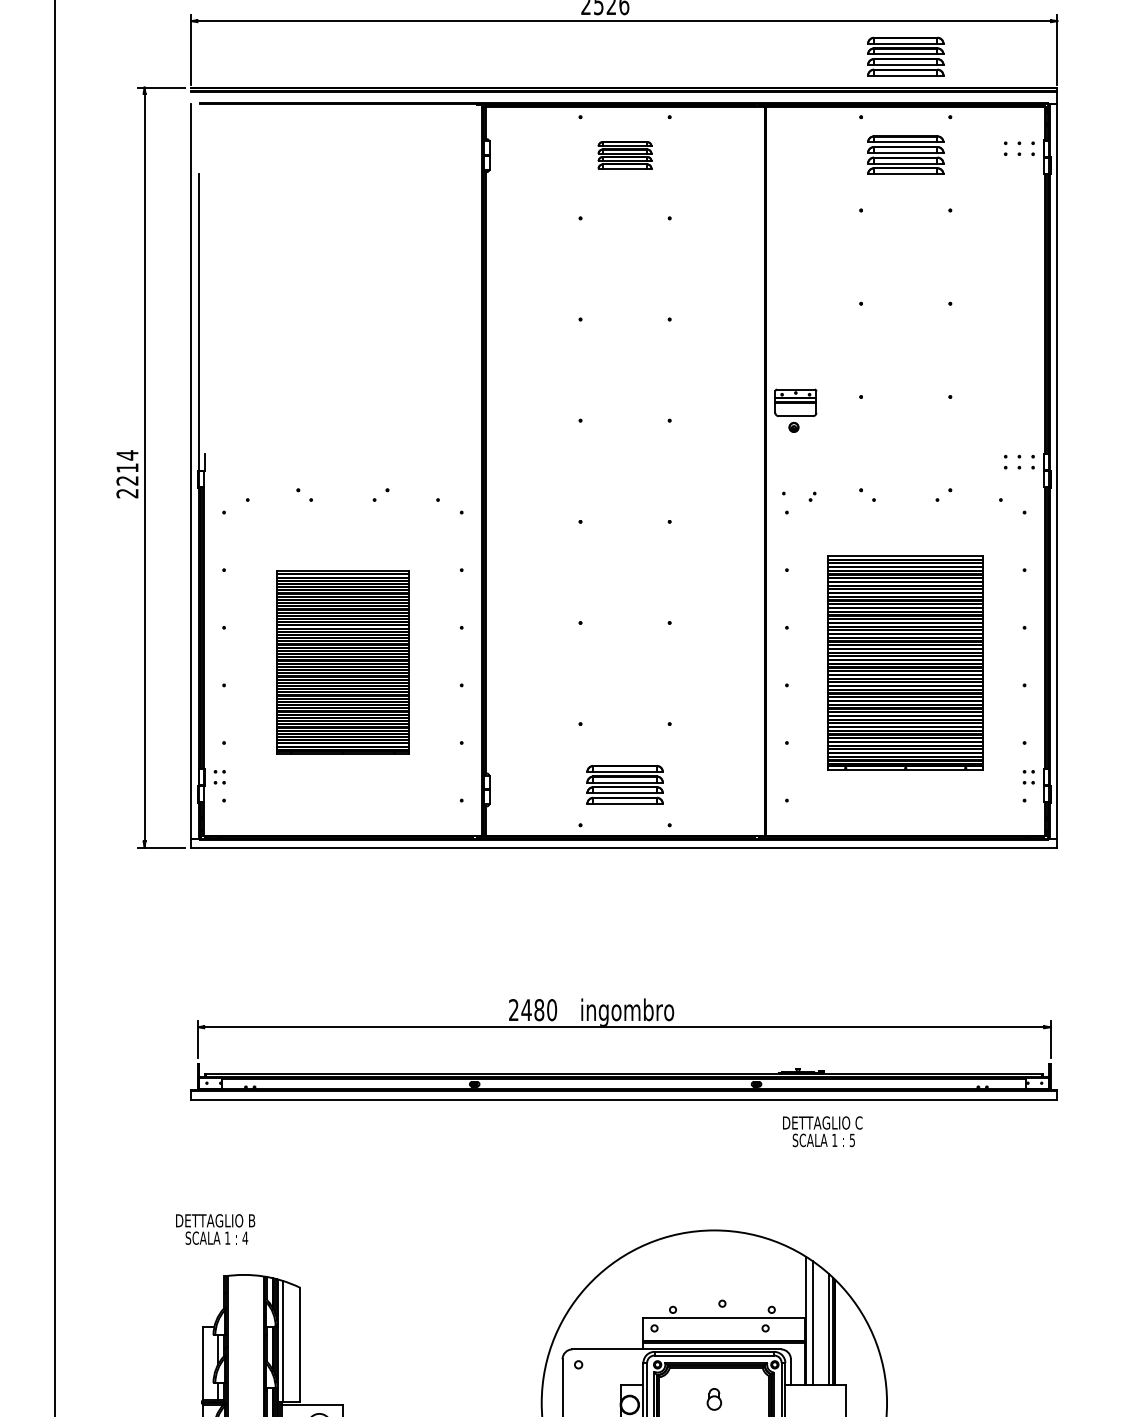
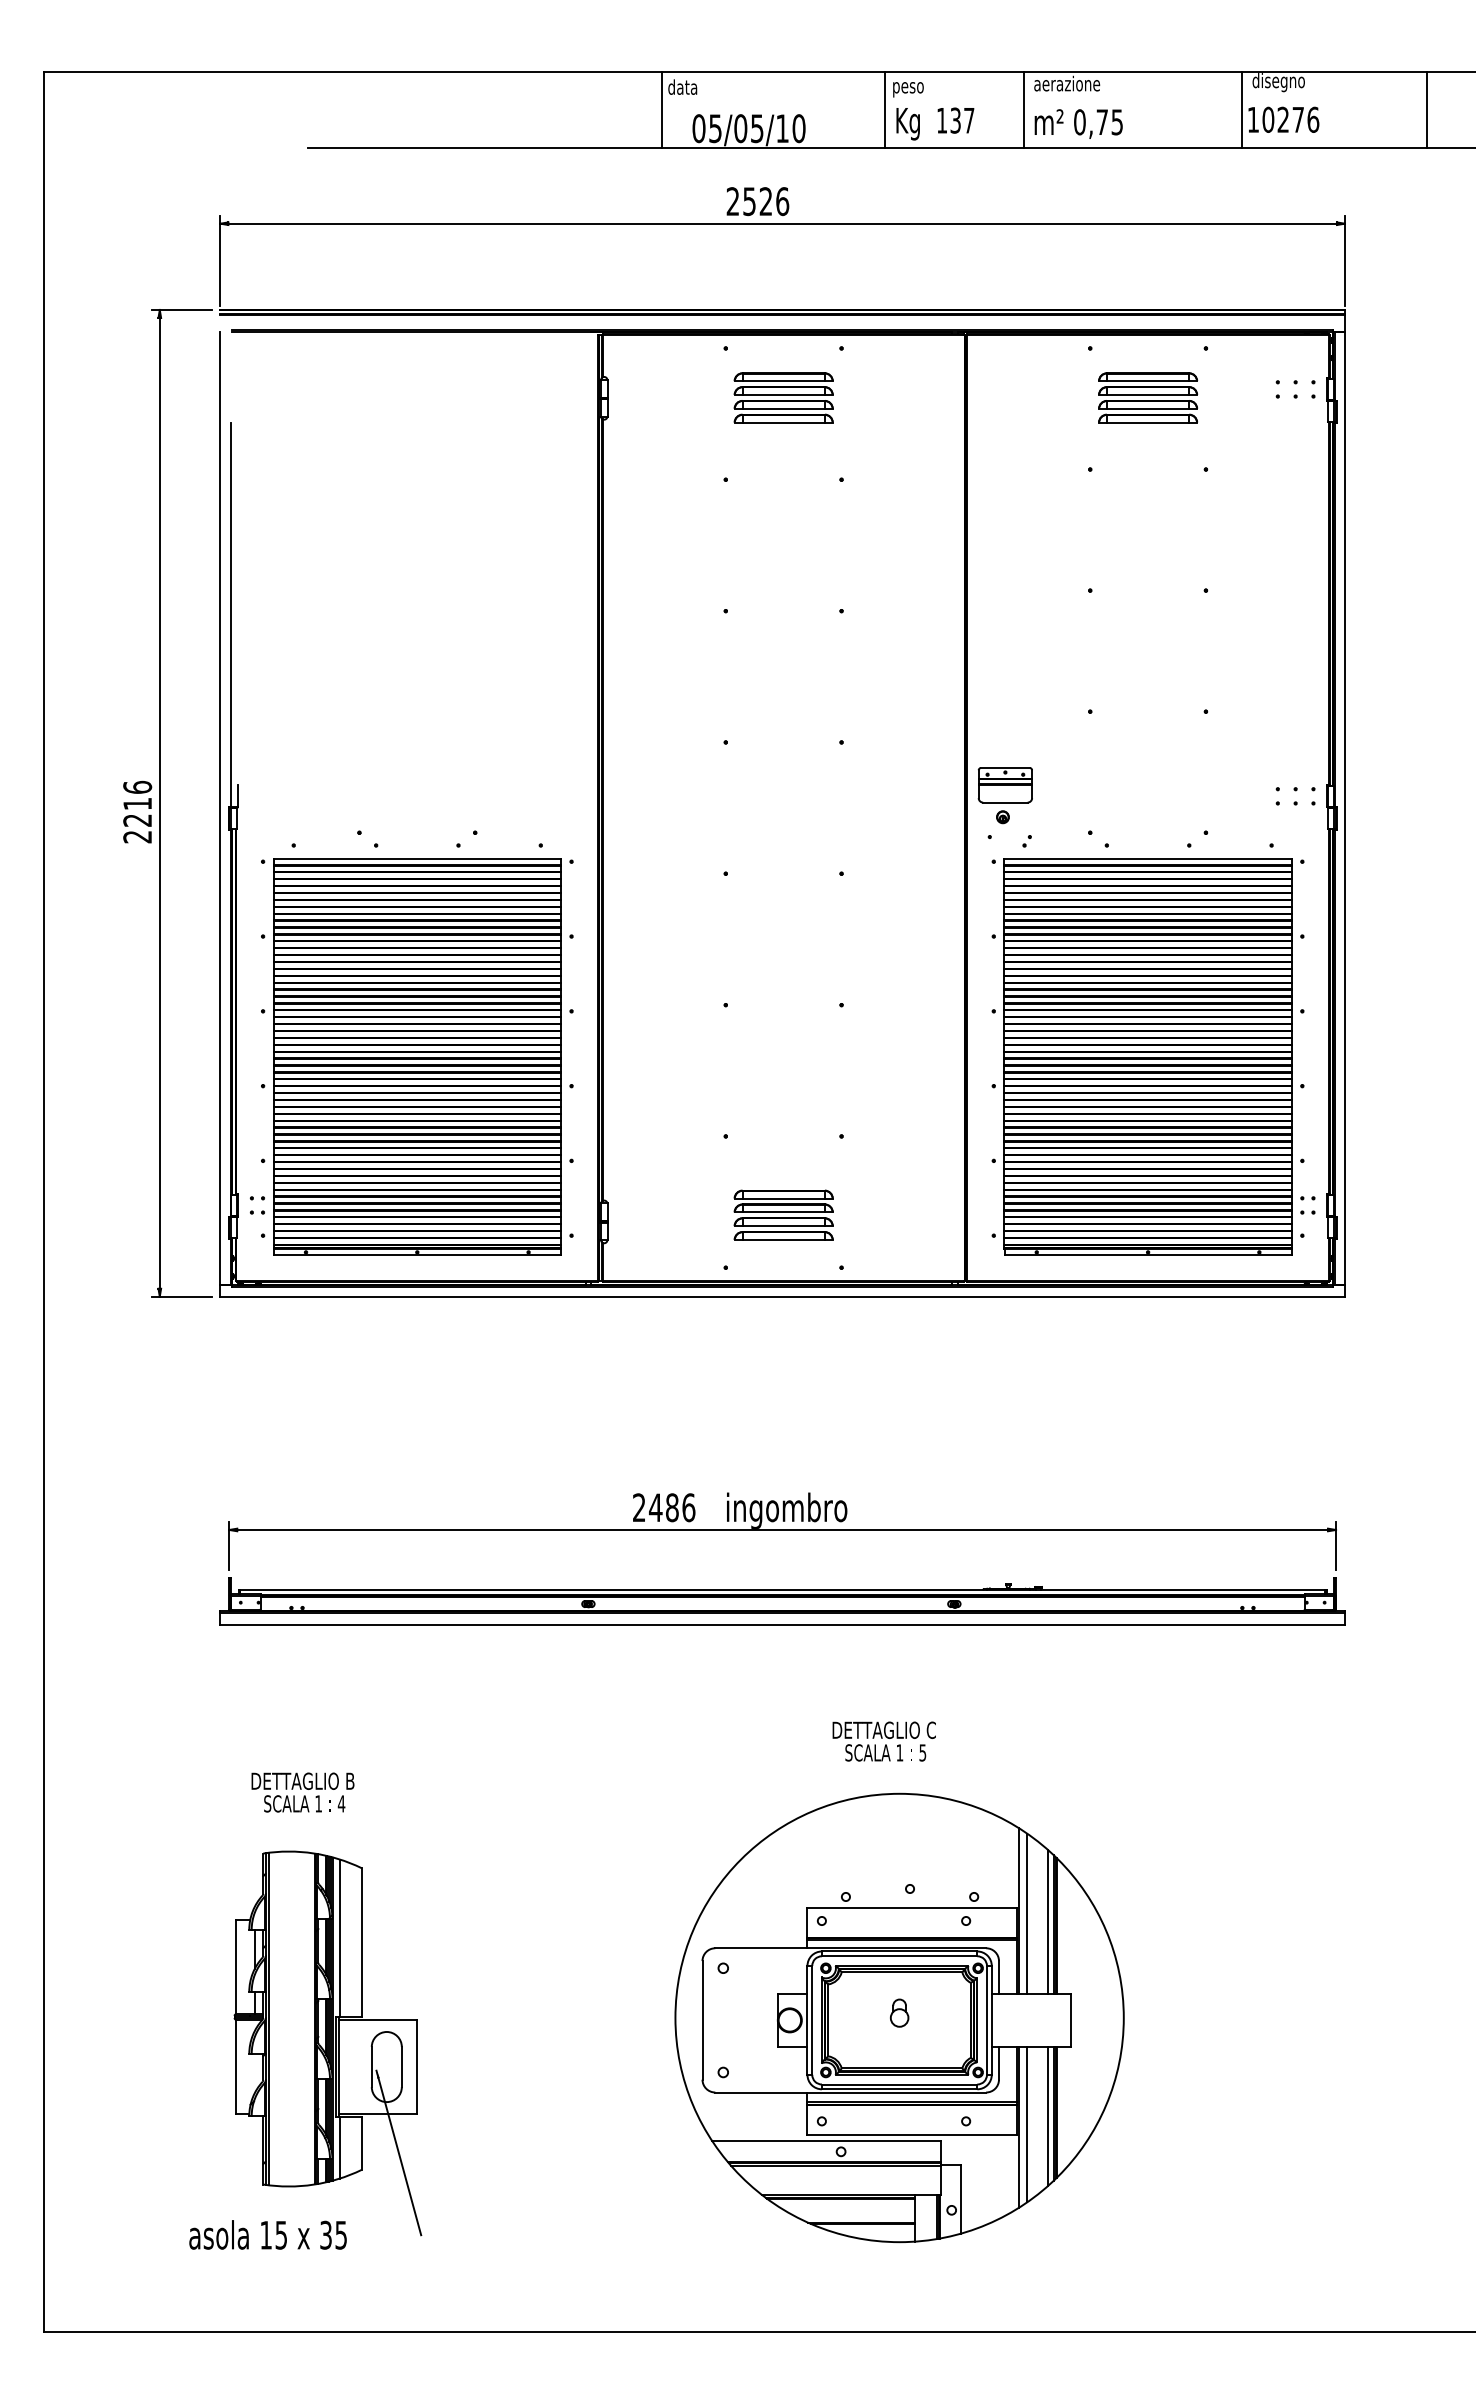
part: (906, 56) -> (1148, 269), removed
part: (624, 155) -> (783, 397), size x1.43
part: (795, 410) -> (1004, 795), moved
text: (127, 455) -> (137, 787), 2214 -> 2216
part: (343, 662) -> (417, 1056), size x1.67
part: (905, 662) -> (1147, 1056), size x1.43
text: (551, 1009) -> (688, 1507), 2480 -> 2486
text: (822, 1131) -> (883, 1741), moved
text: (215, 1229) -> (302, 1792), moved

